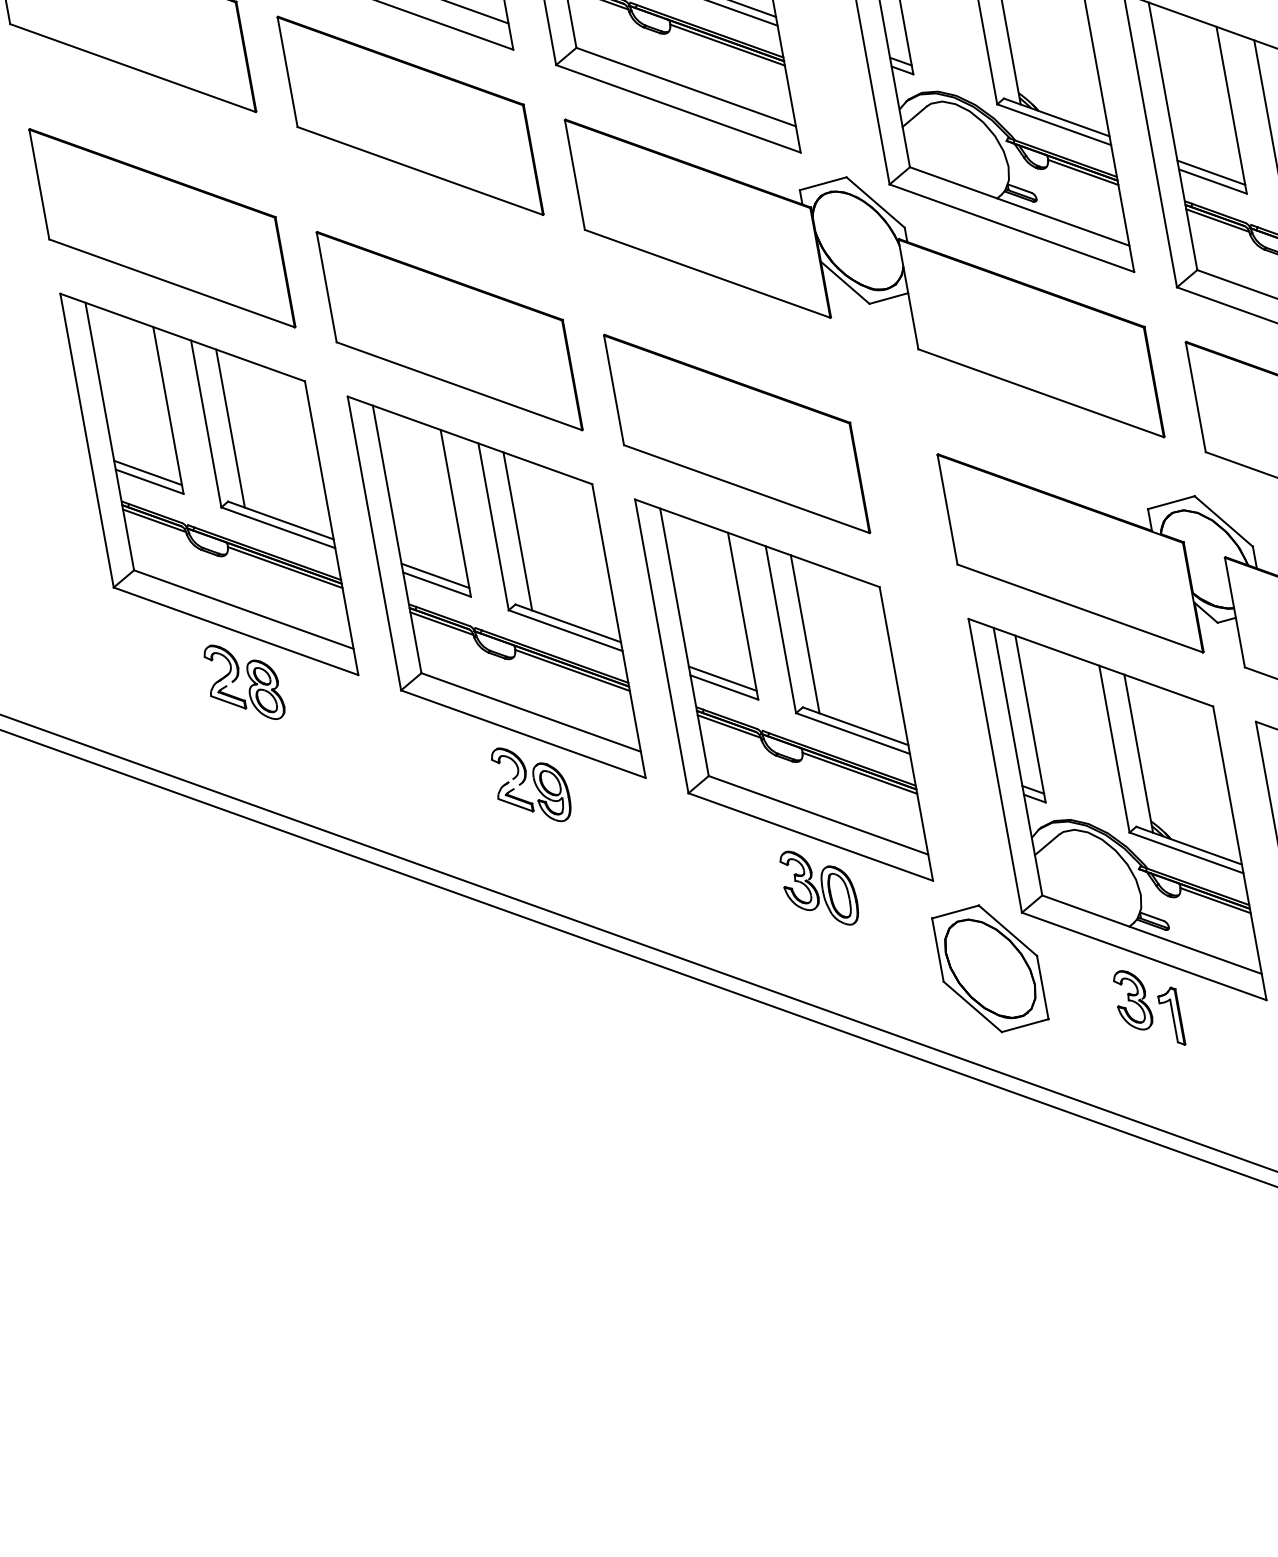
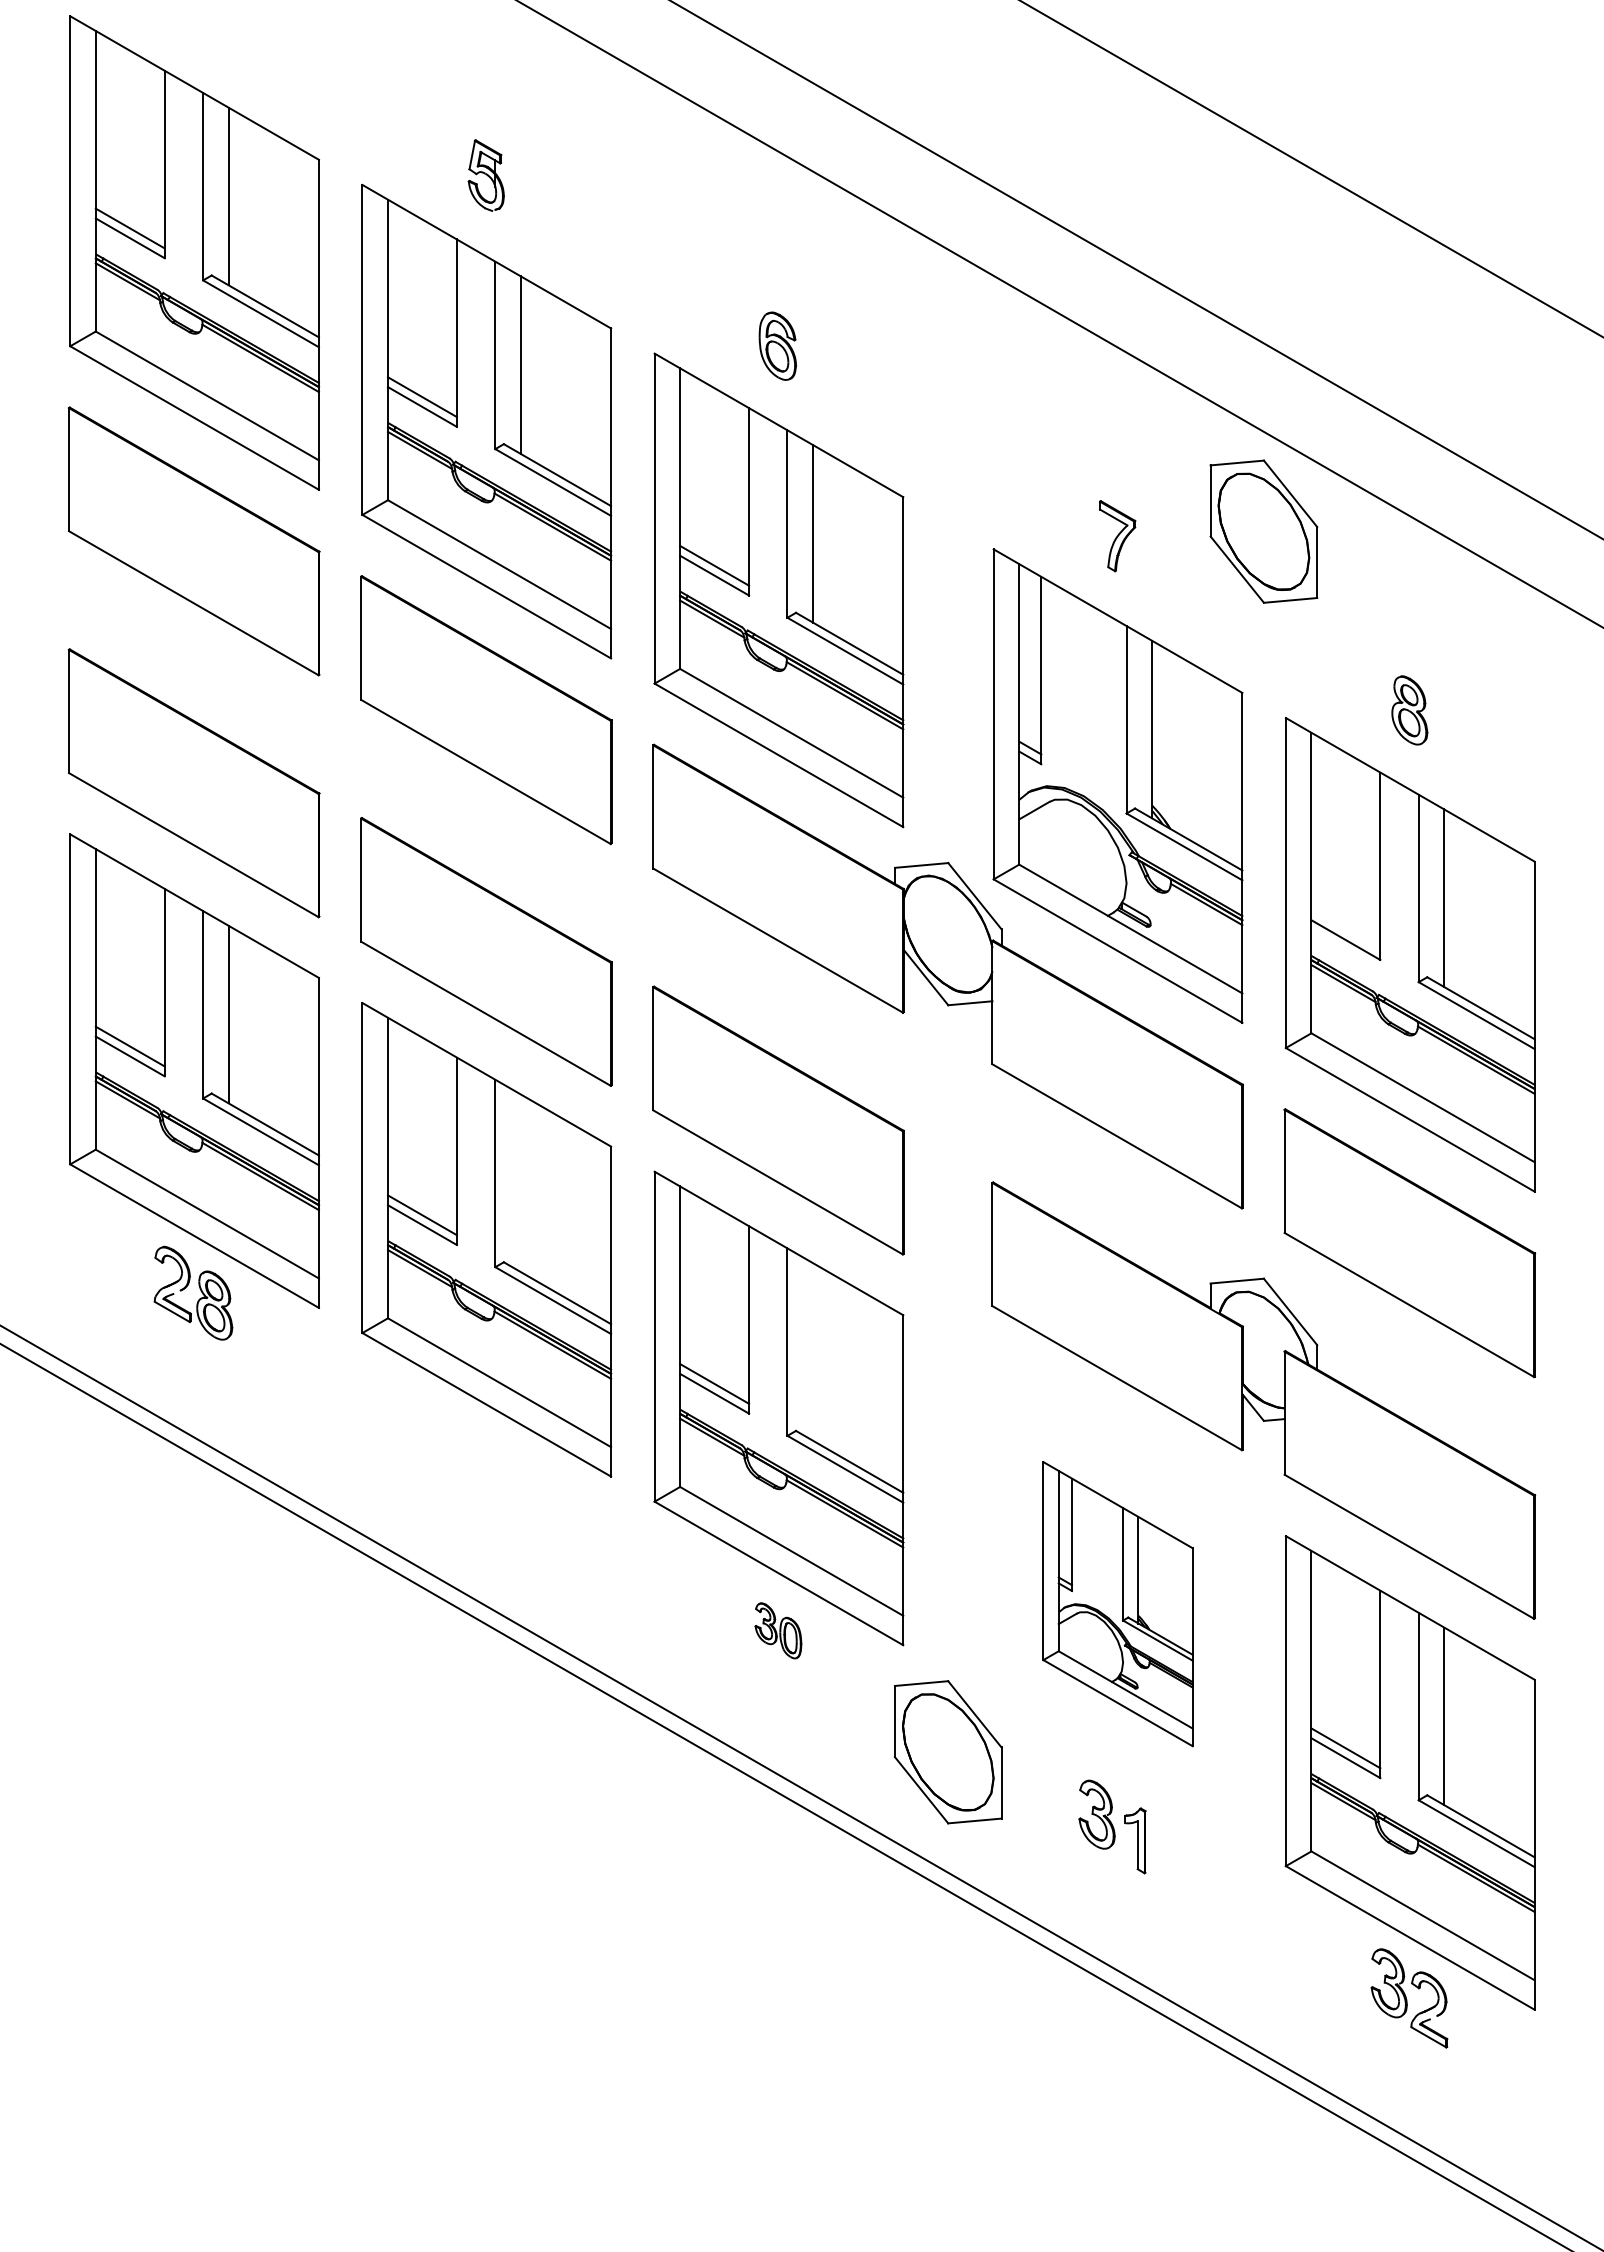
line: (1211, 173) -> (1345, 930), removed
line: (517, 531) -> (520, 1183), removed
line: (804, 634) -> (812, 1351), removed
part: (531, 783) -> (485, 1460), removed
part: (1116, 809) -> (1117, 1603), size x0.6
part: (819, 887) -> (778, 1630), size x0.6

